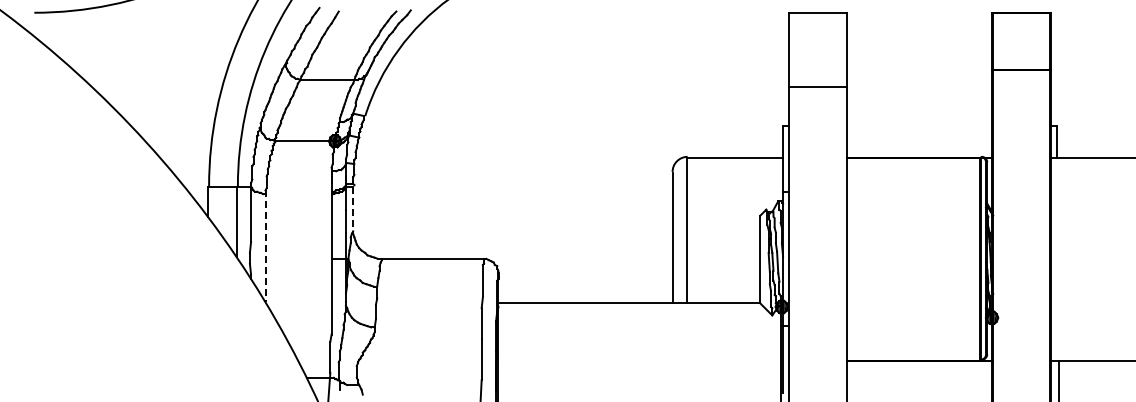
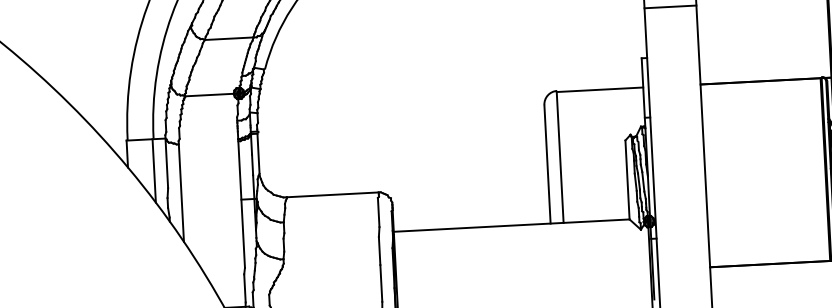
line: (817, 87) -> (670, 7), moved
line: (353, 210) -> (258, 155), dashed -> solid
line: (265, 246) -> (181, 191), dashed -> solid

